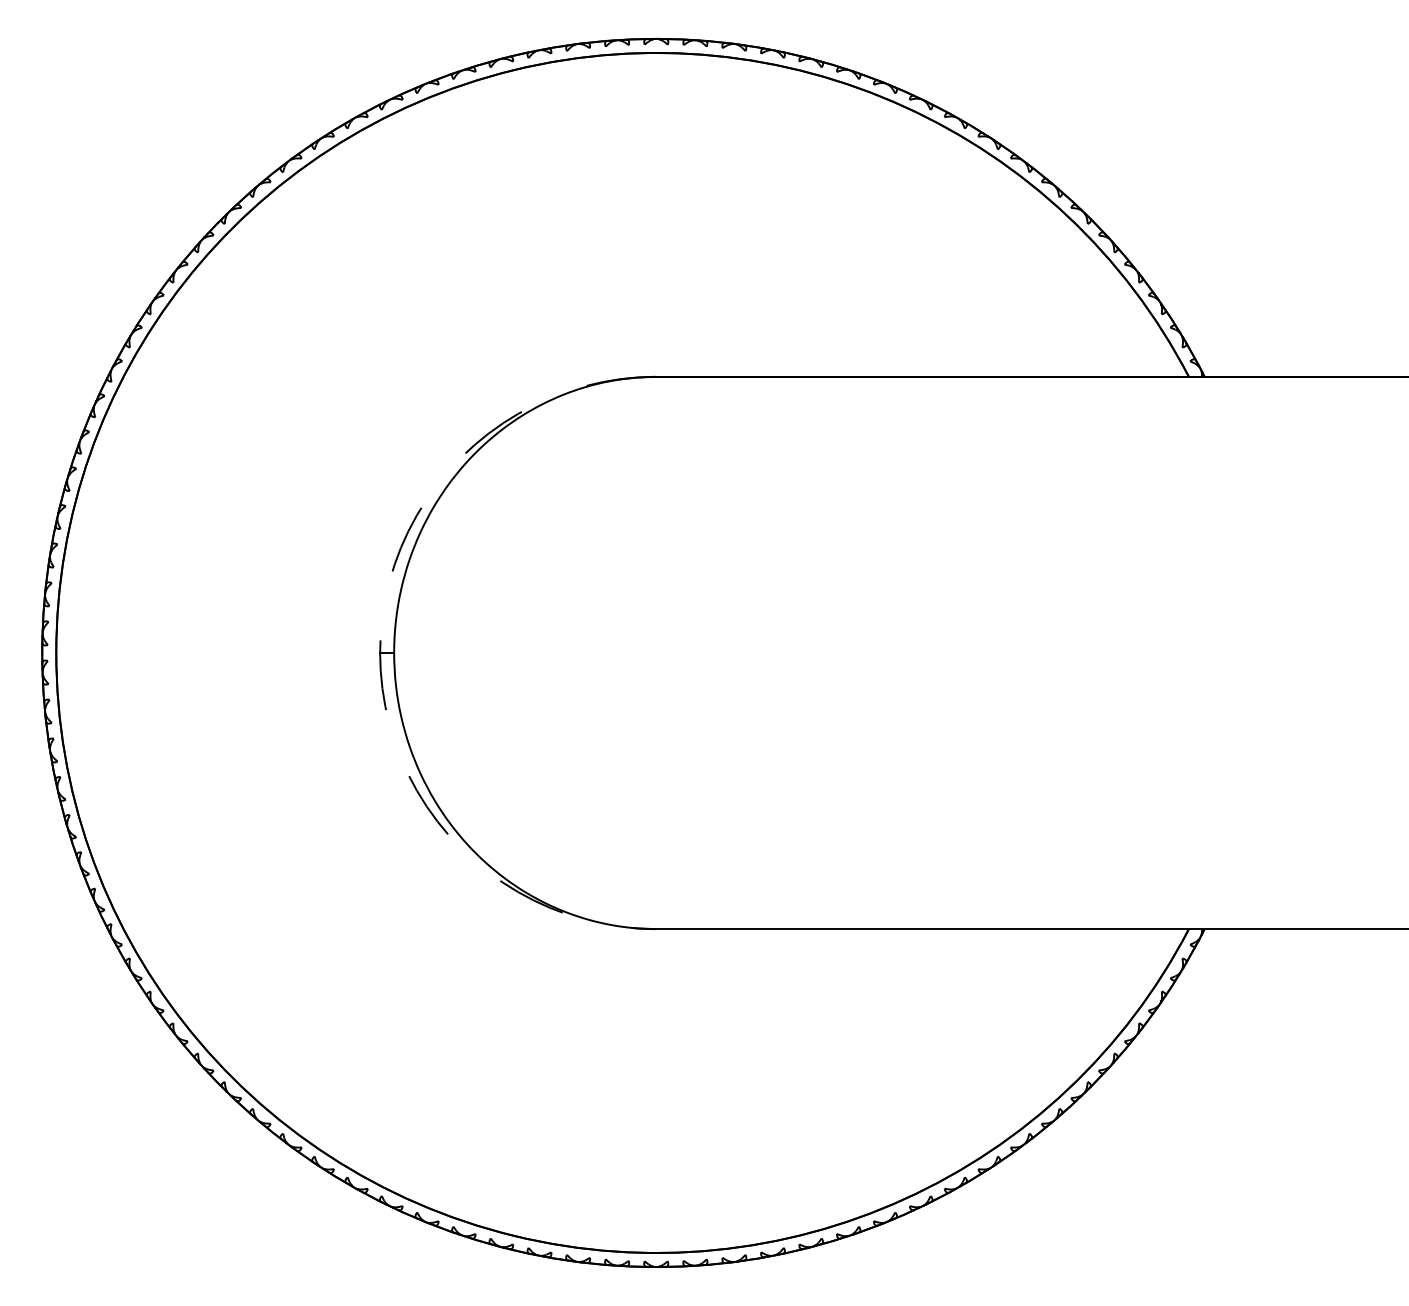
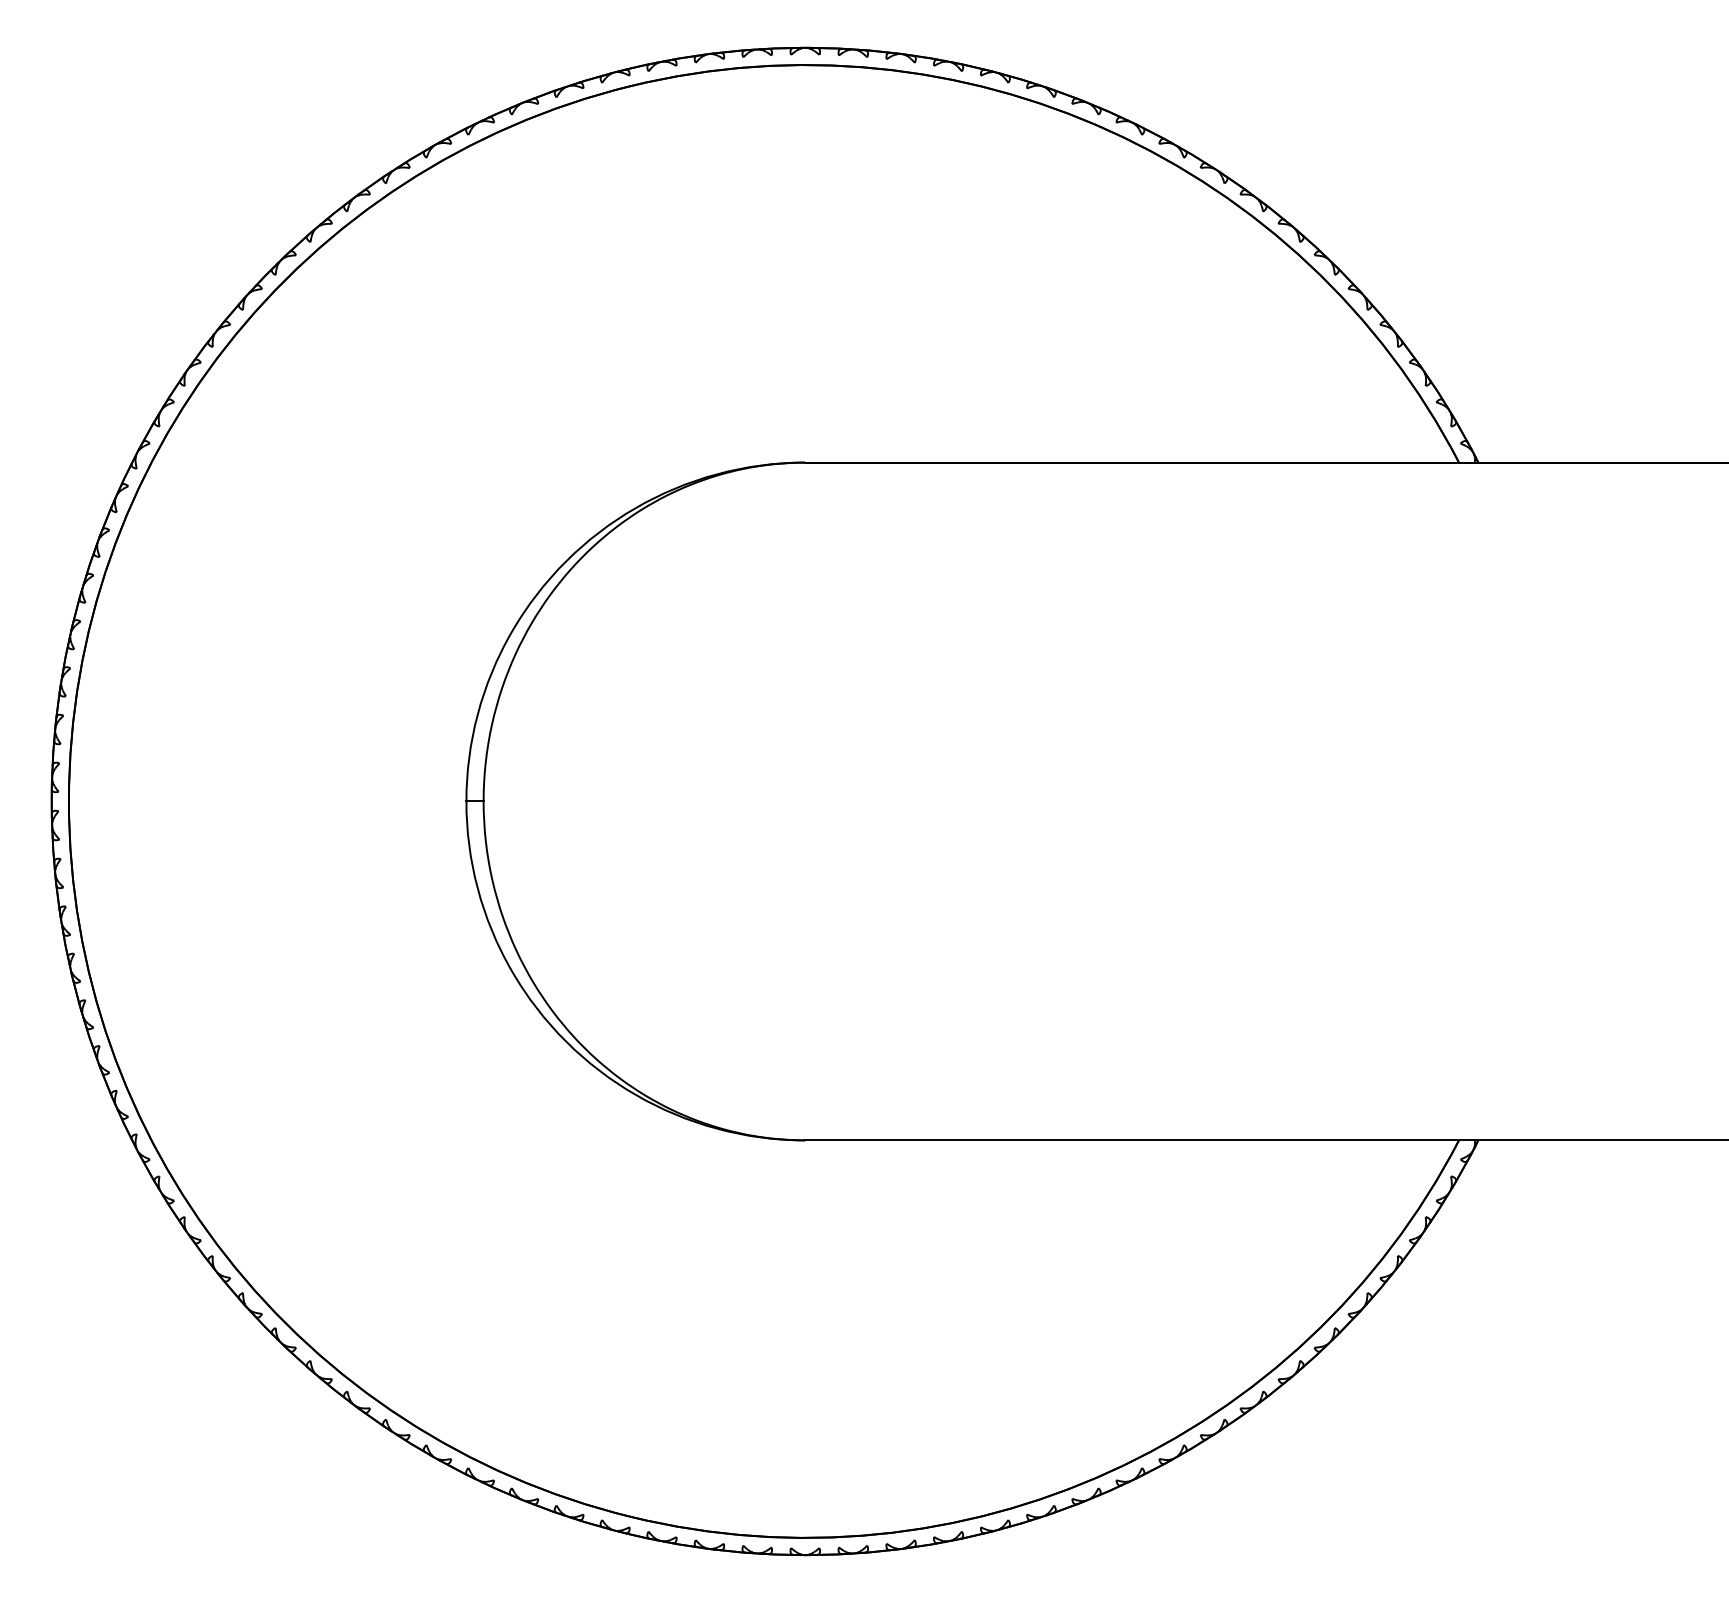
arc: (380, 652) -> (466, 800), dashed -> solid

